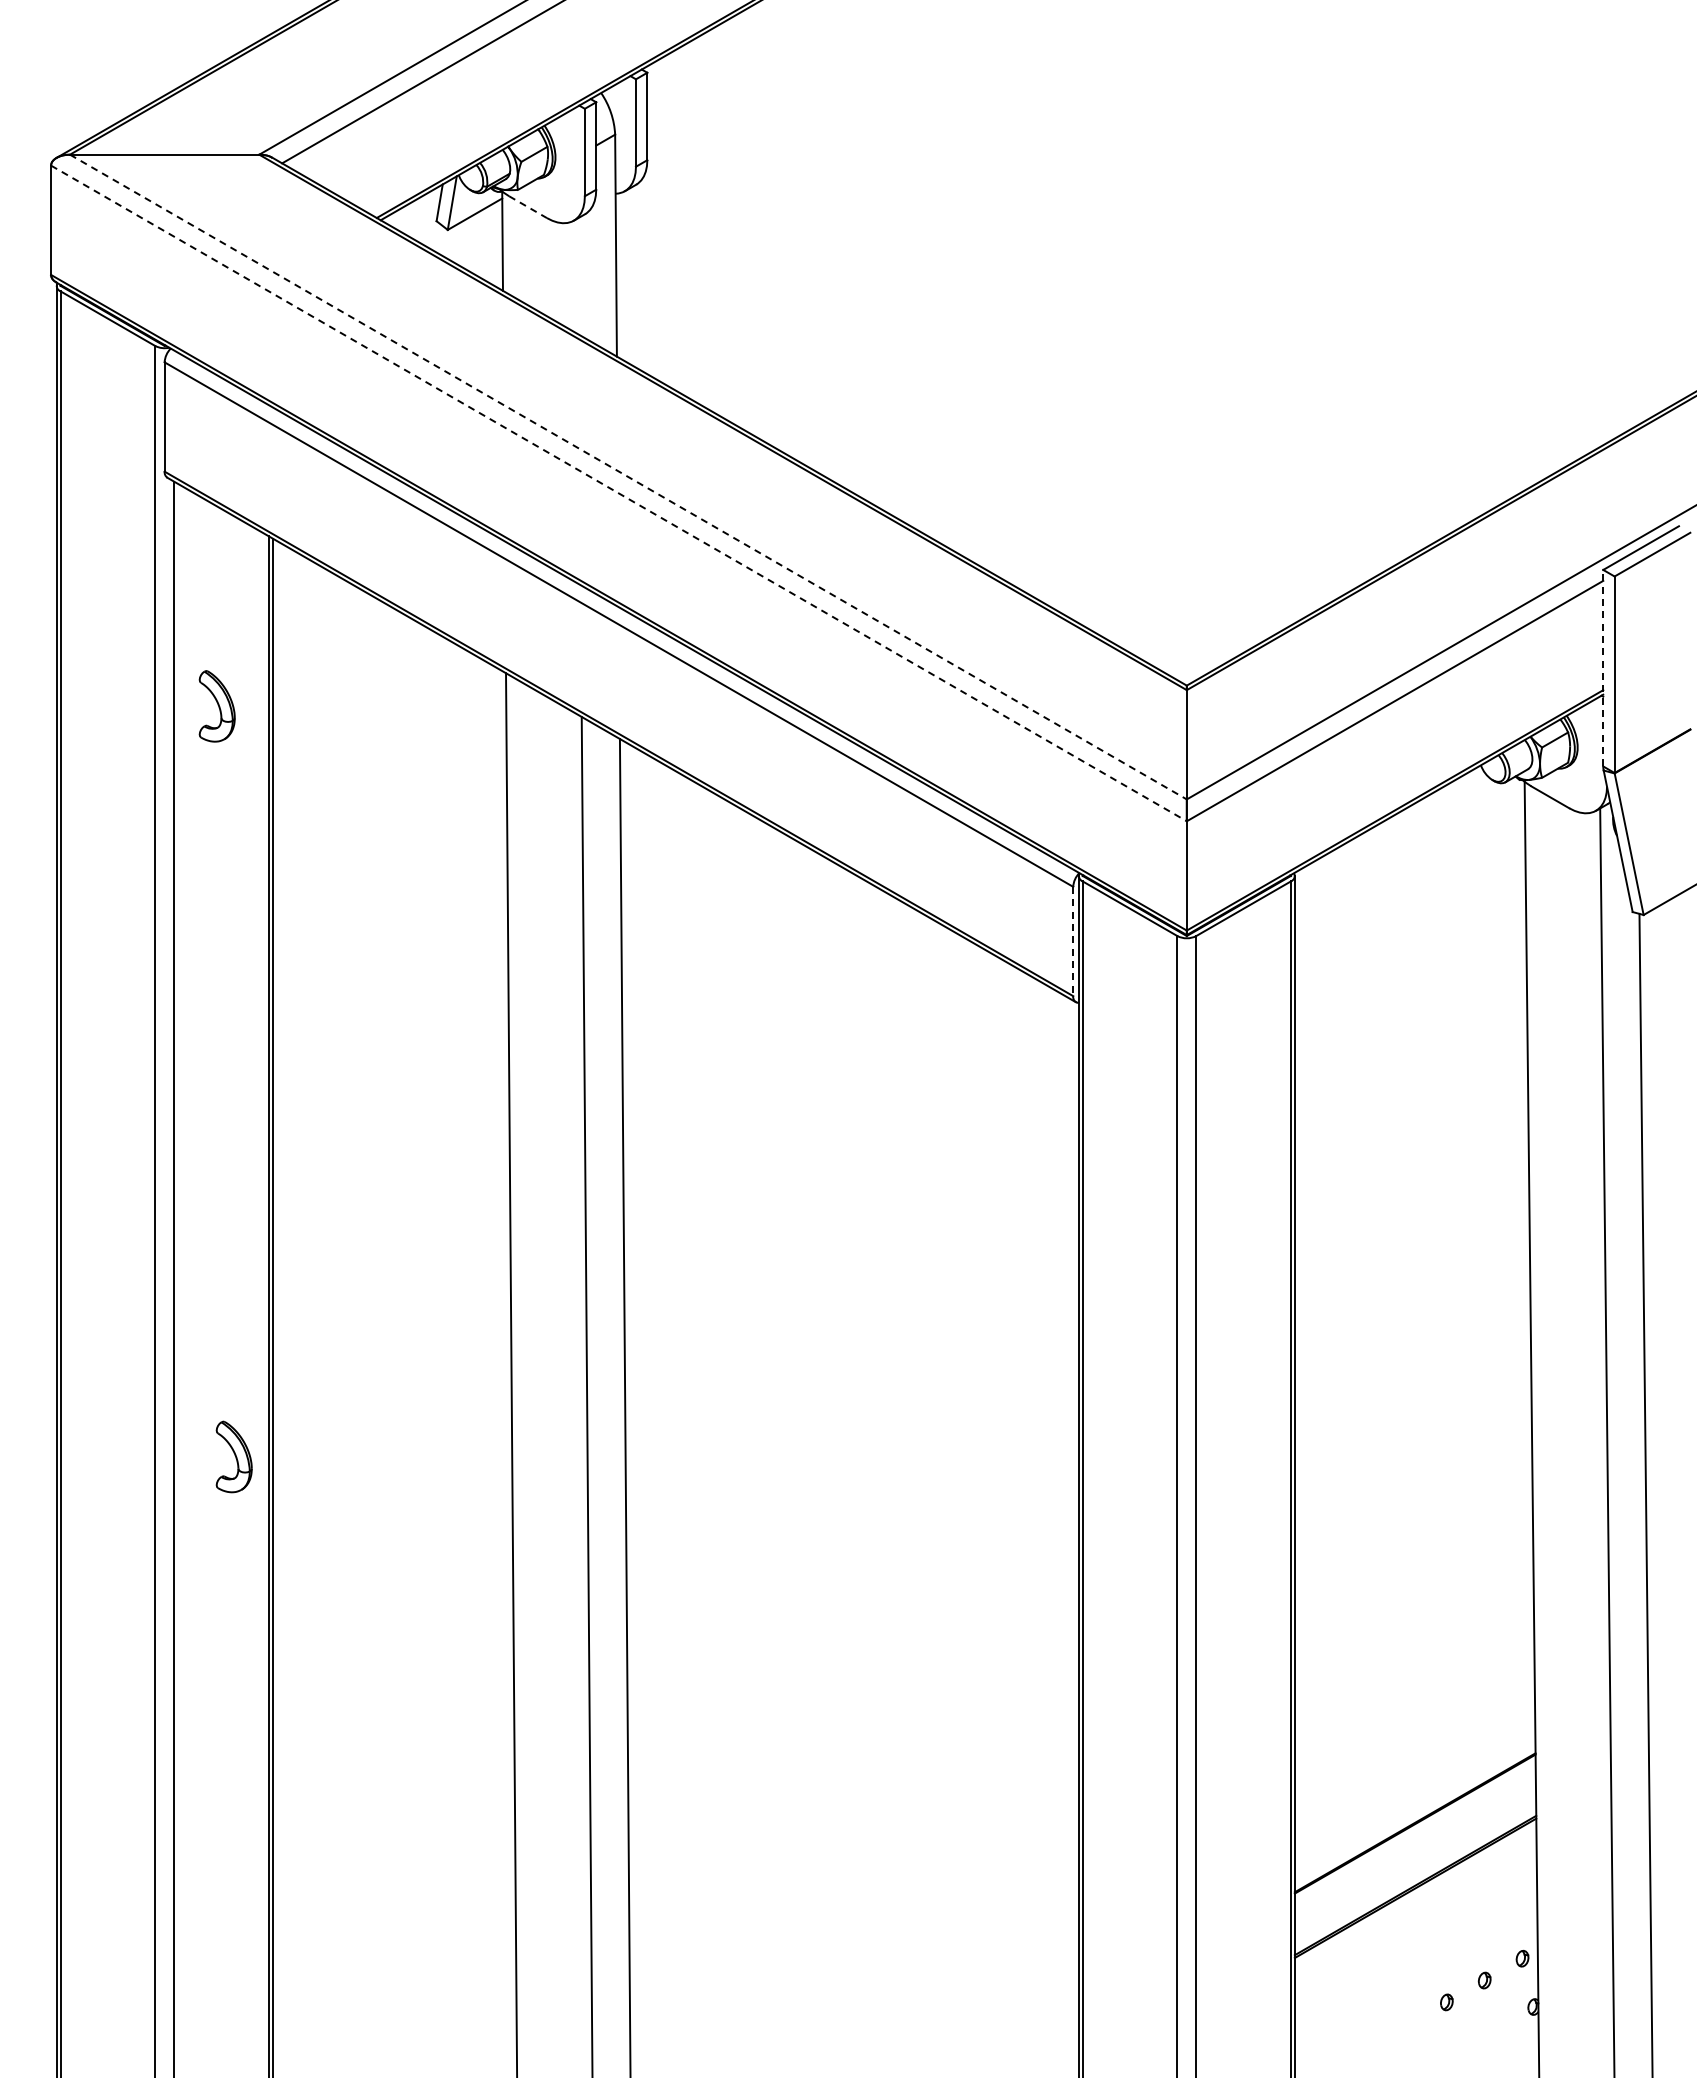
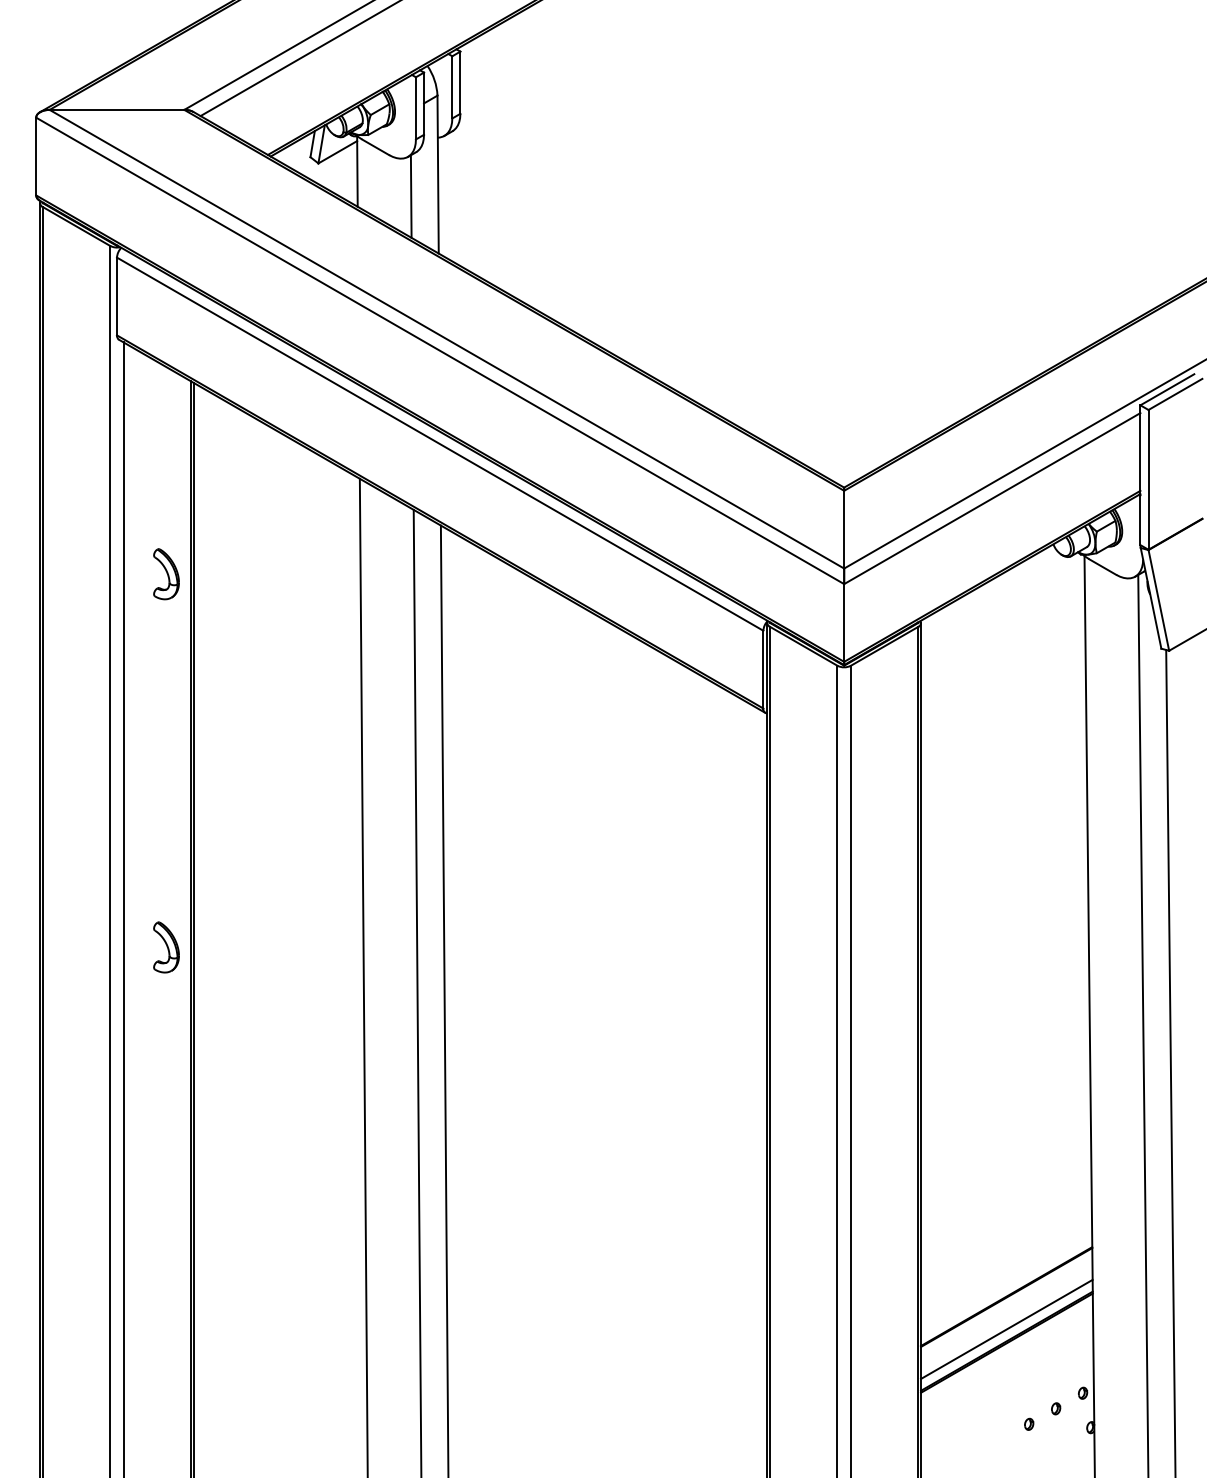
line: (528, 207) -> (375, 147), dashed -> solid
line: (577, 276) -> (410, 196), added
line: (628, 477) -> (446, 339), dashed -> solid
line: (618, 493) -> (439, 350), dashed -> solid
line: (1603, 667) -> (1140, 474), dashed -> solid
part: (216, 706) -> (165, 574), moved
line: (1073, 941) -> (763, 669), dashed -> solid
part: (233, 1456) -> (165, 947), moved
line: (1415, 1868) -> (1006, 1329), added

